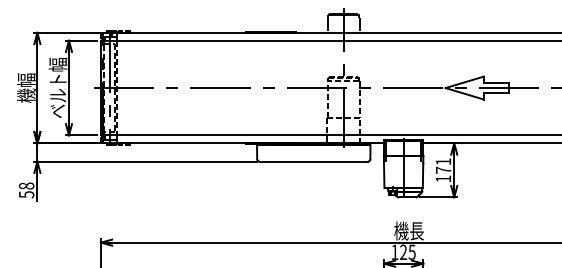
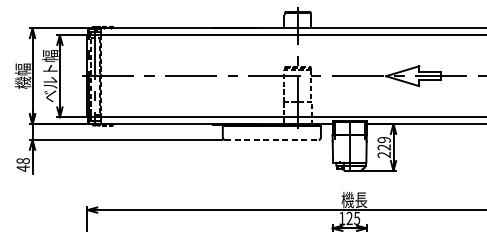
line: (314, 161) -> (272, 139), solid -> dashed
text: (443, 170) -> (384, 147), 171 -> 229
text: (26, 194) -> (23, 168), 58 -> 48

